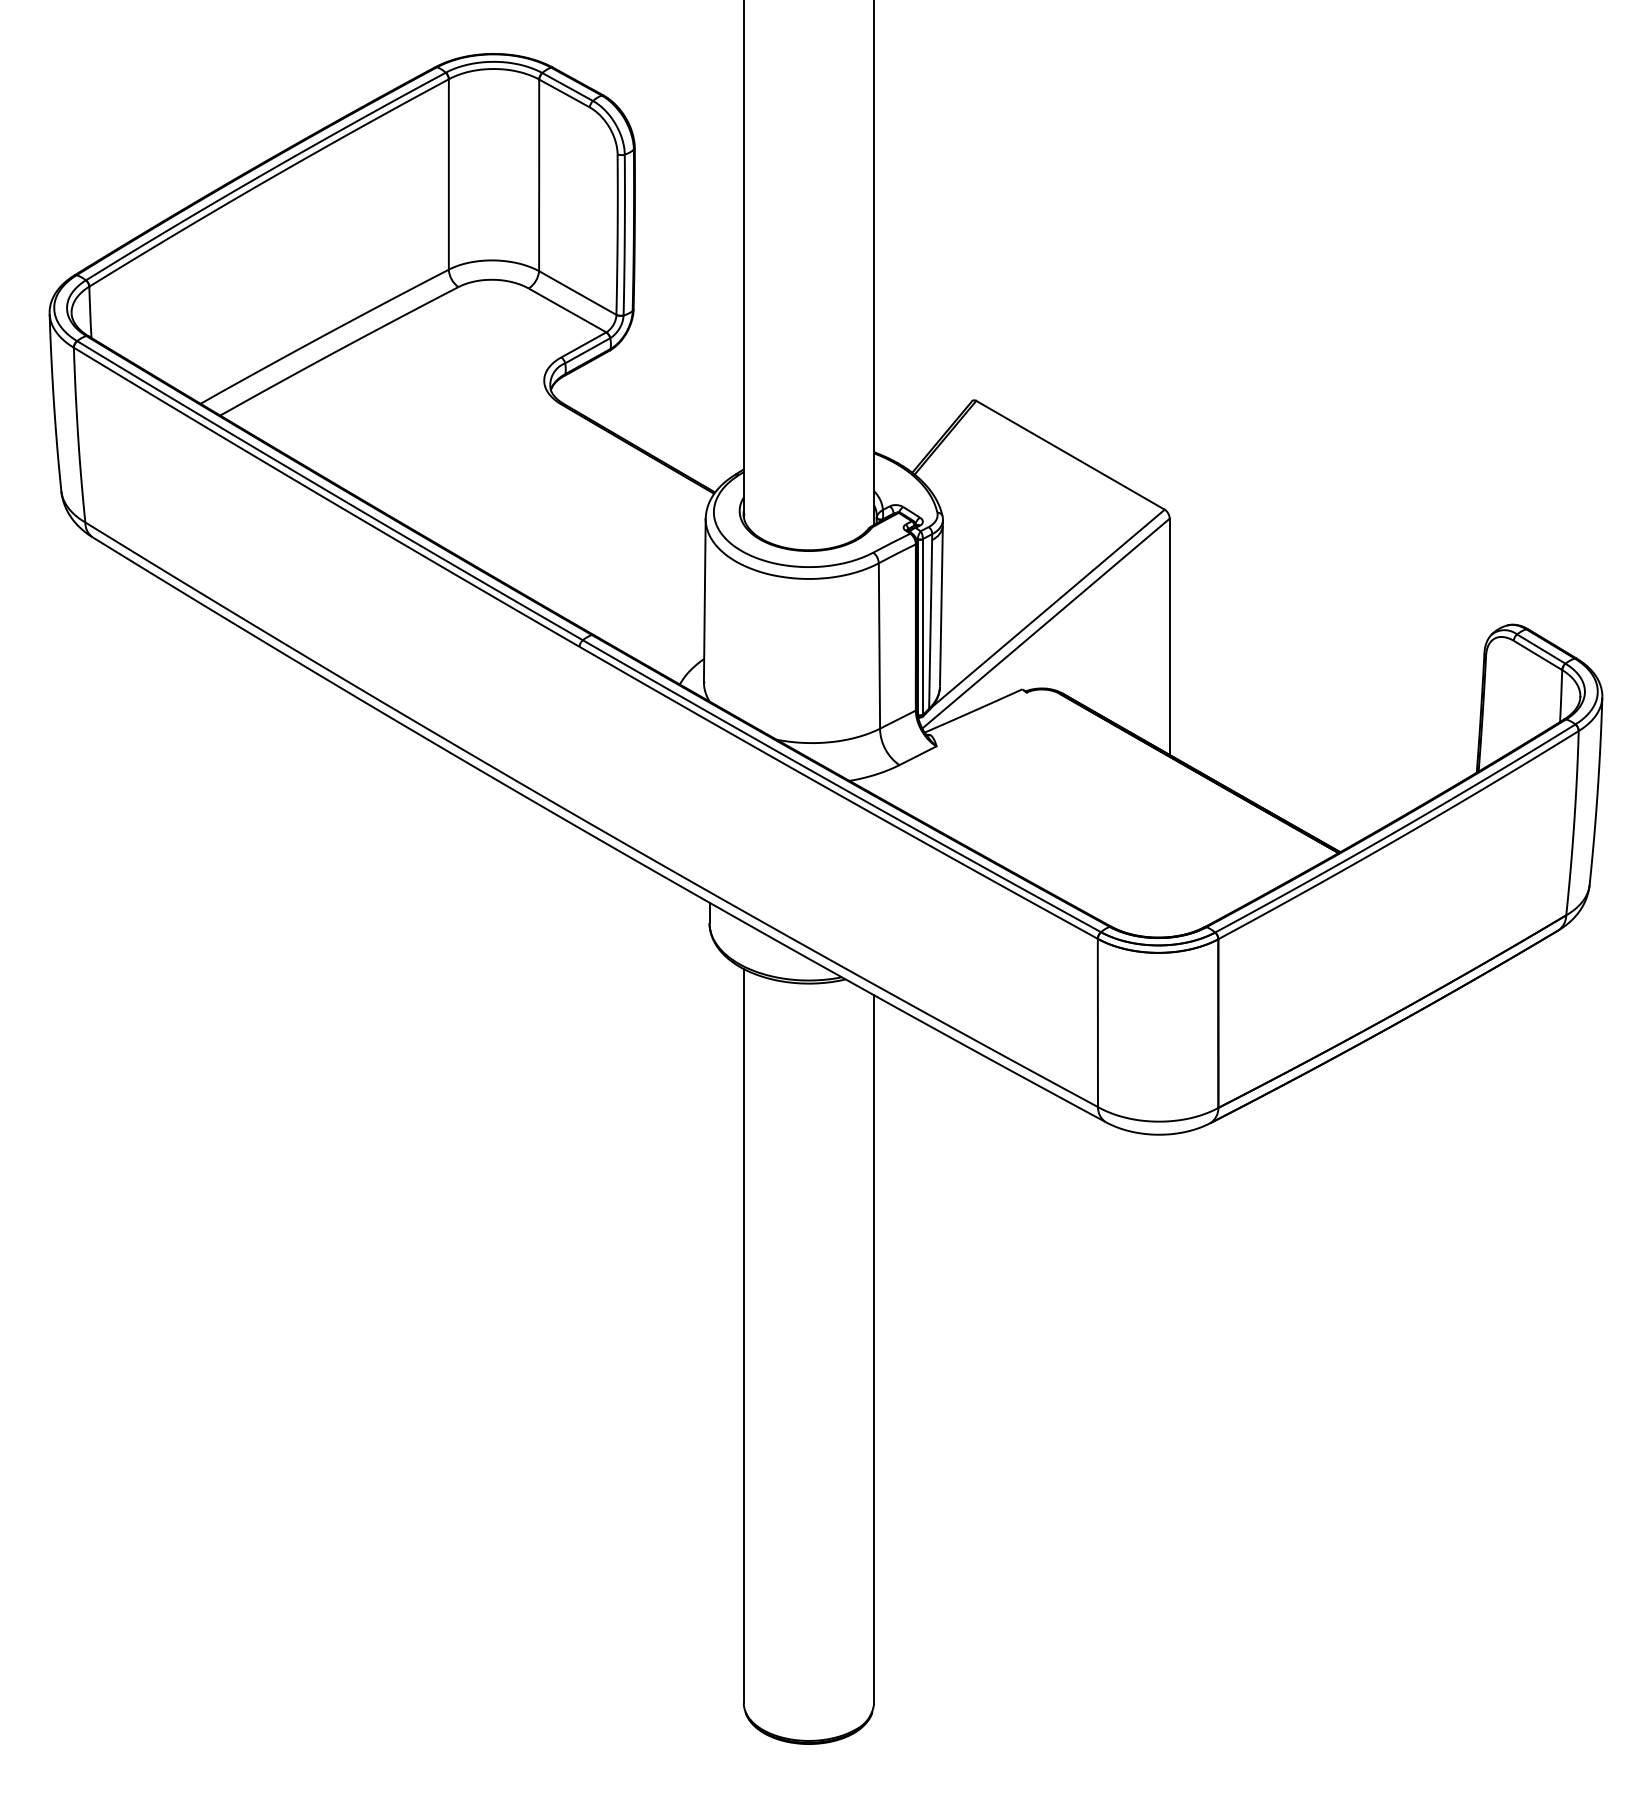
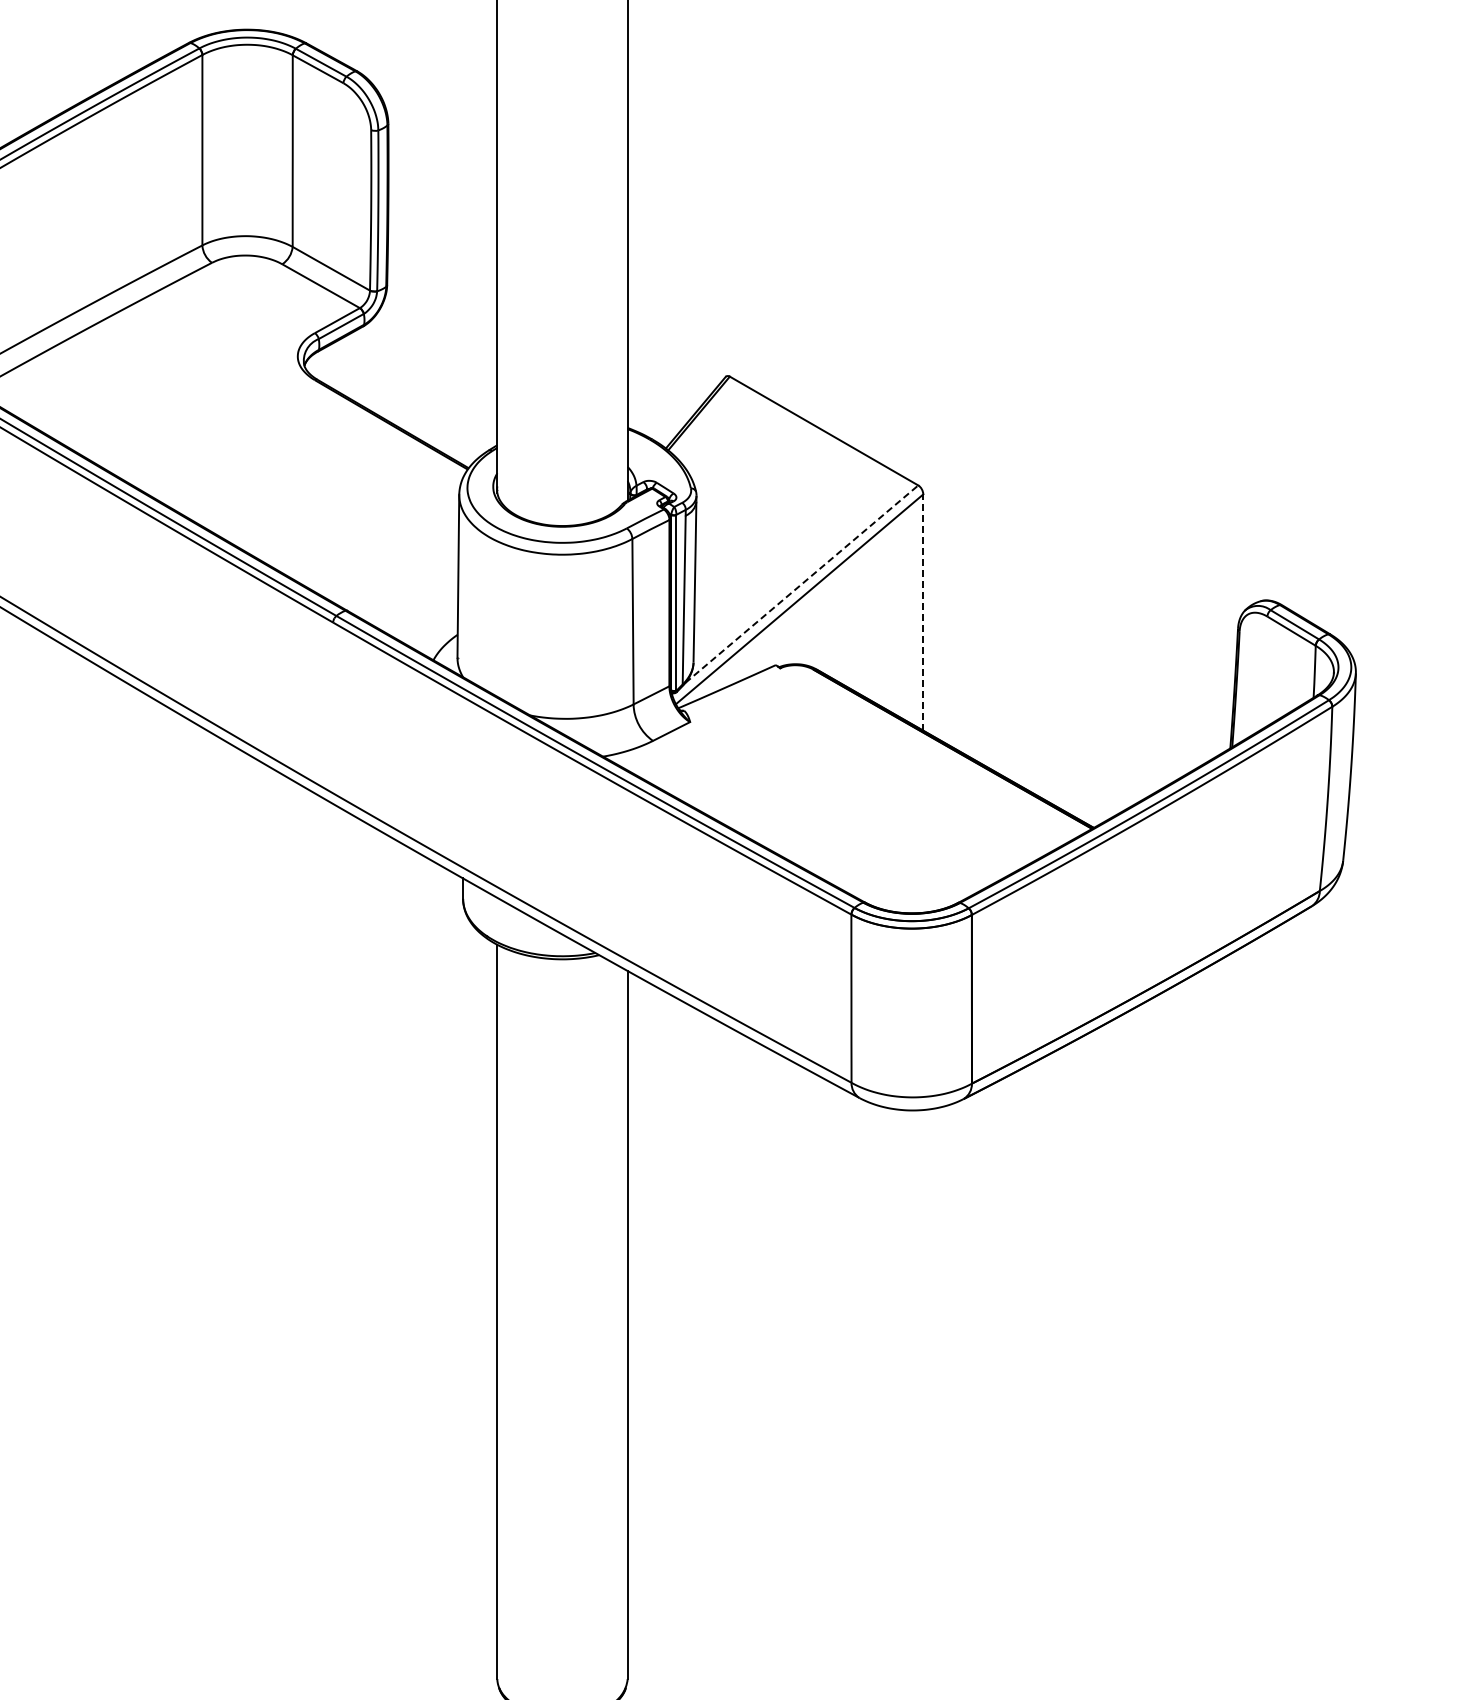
line: (1048, 608) -> (802, 584), solid -> dashed
line: (1169, 636) -> (923, 612), solid -> dashed

